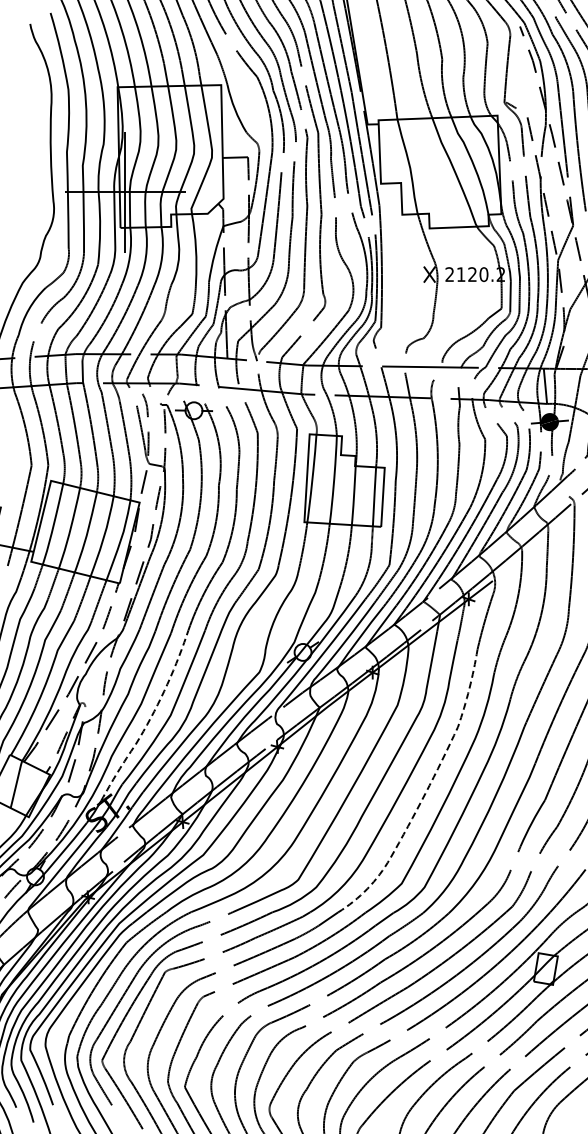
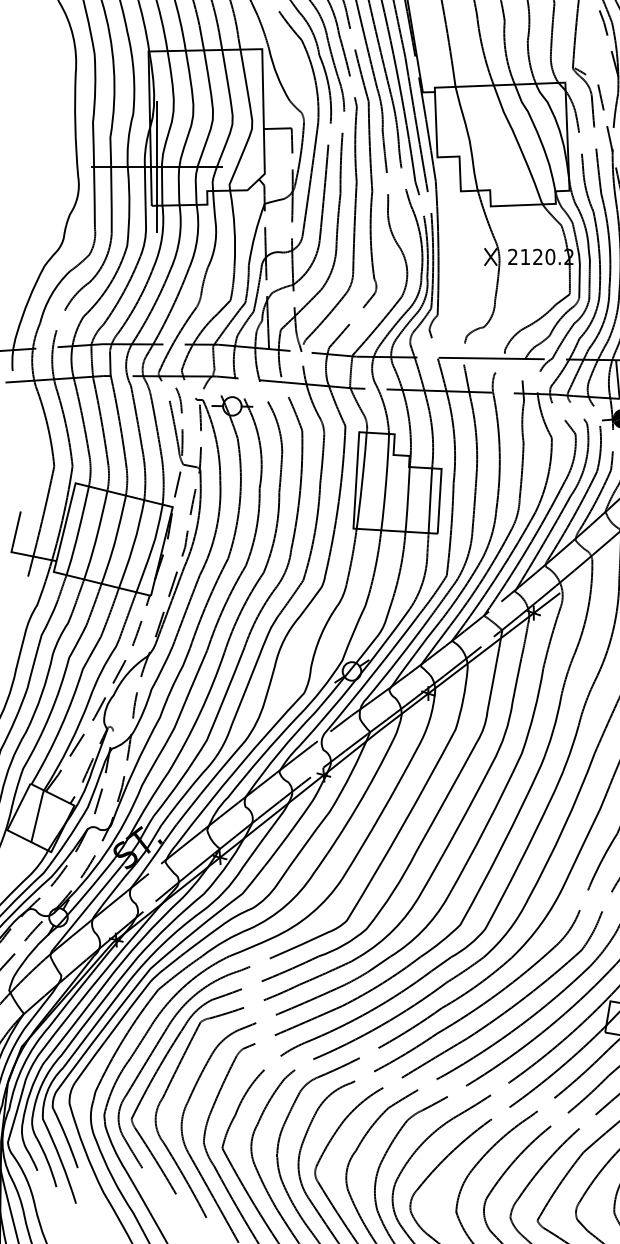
line: (150, 718) -> (184, 743), dashed -> solid
line: (425, 793) -> (486, 826), dashed -> solid

